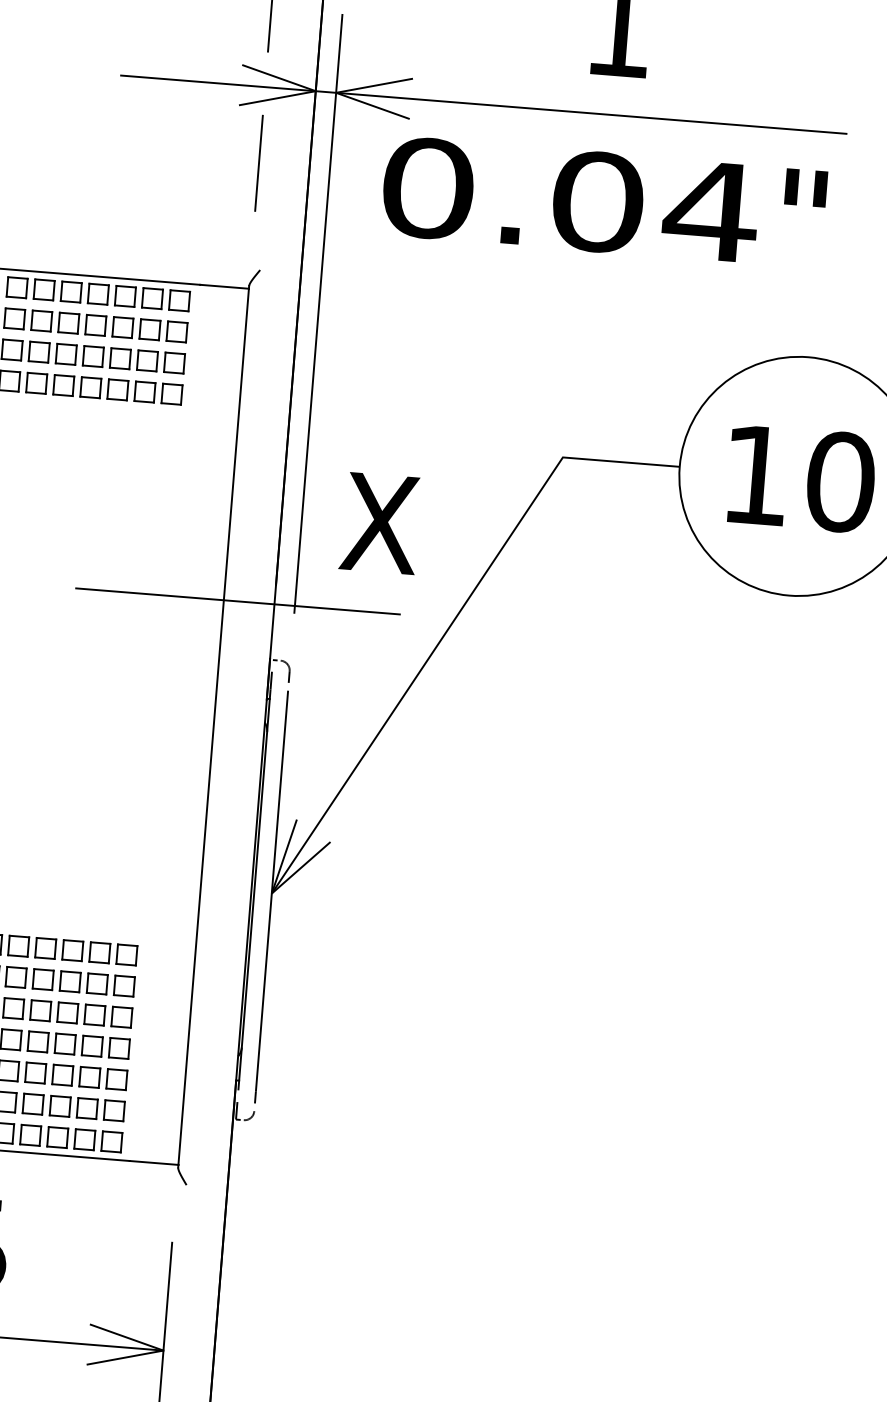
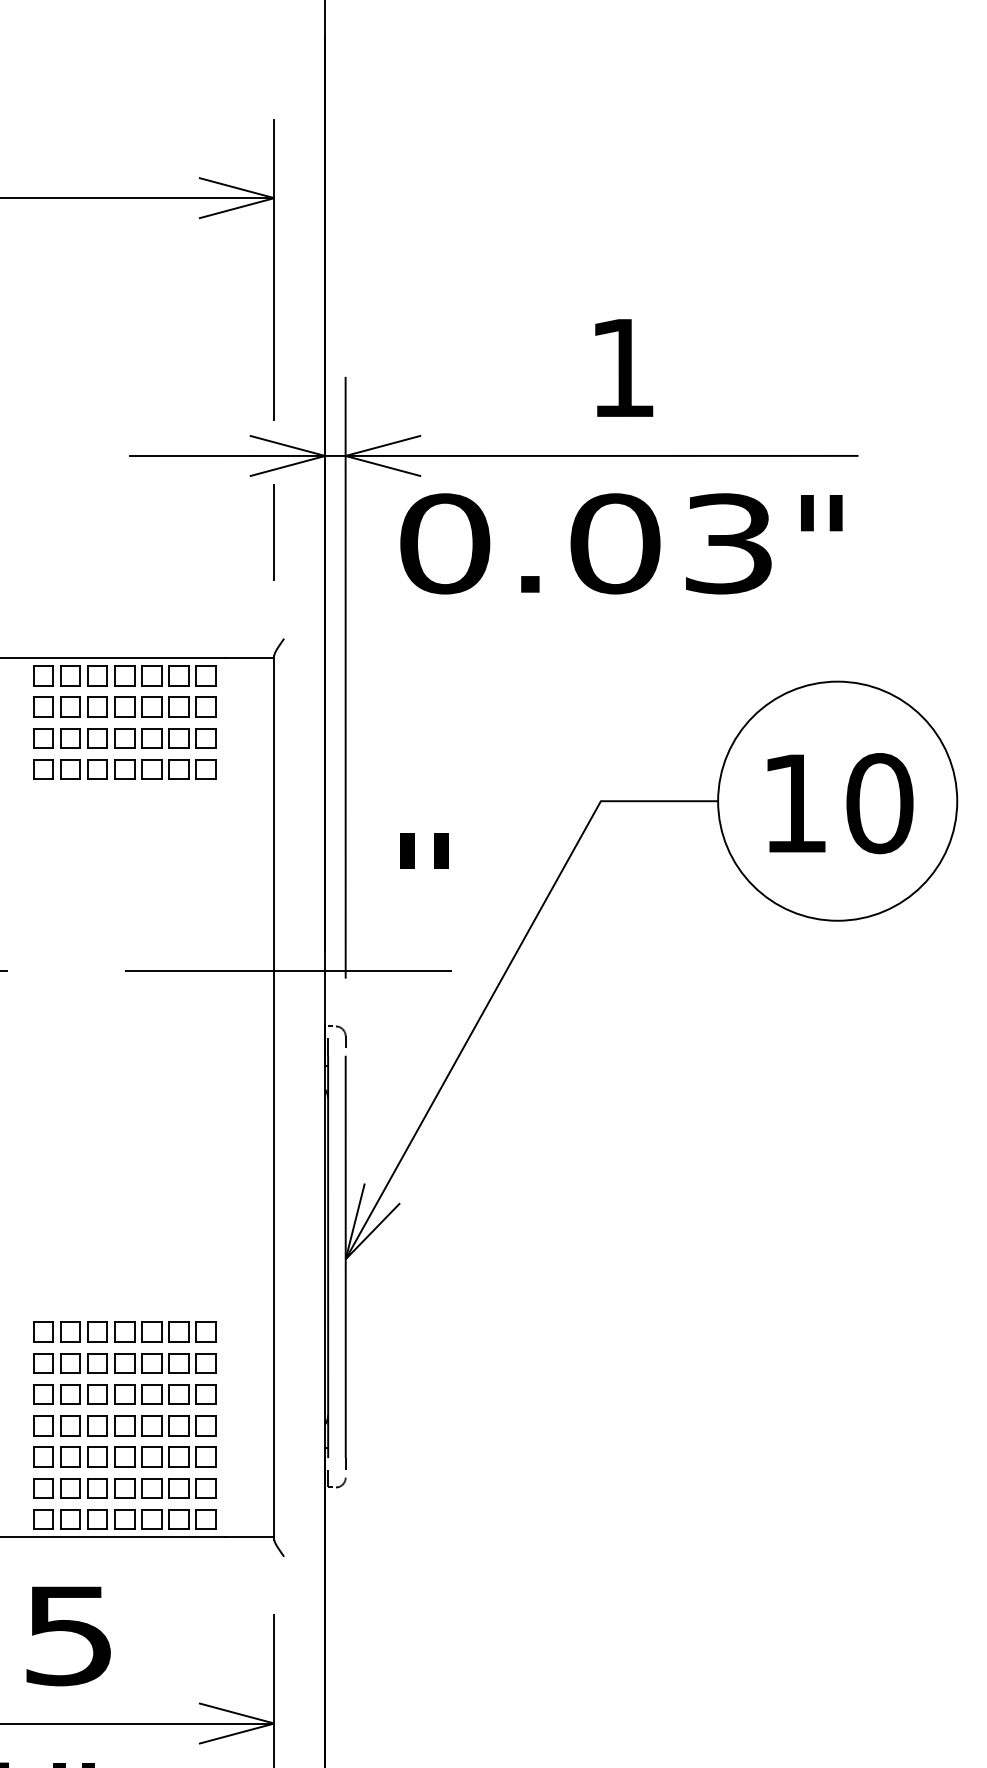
text: (710, 210) -> (728, 543), 0.04 -> 0.03
text: (379, 523) -> (423, 881), X -> "

